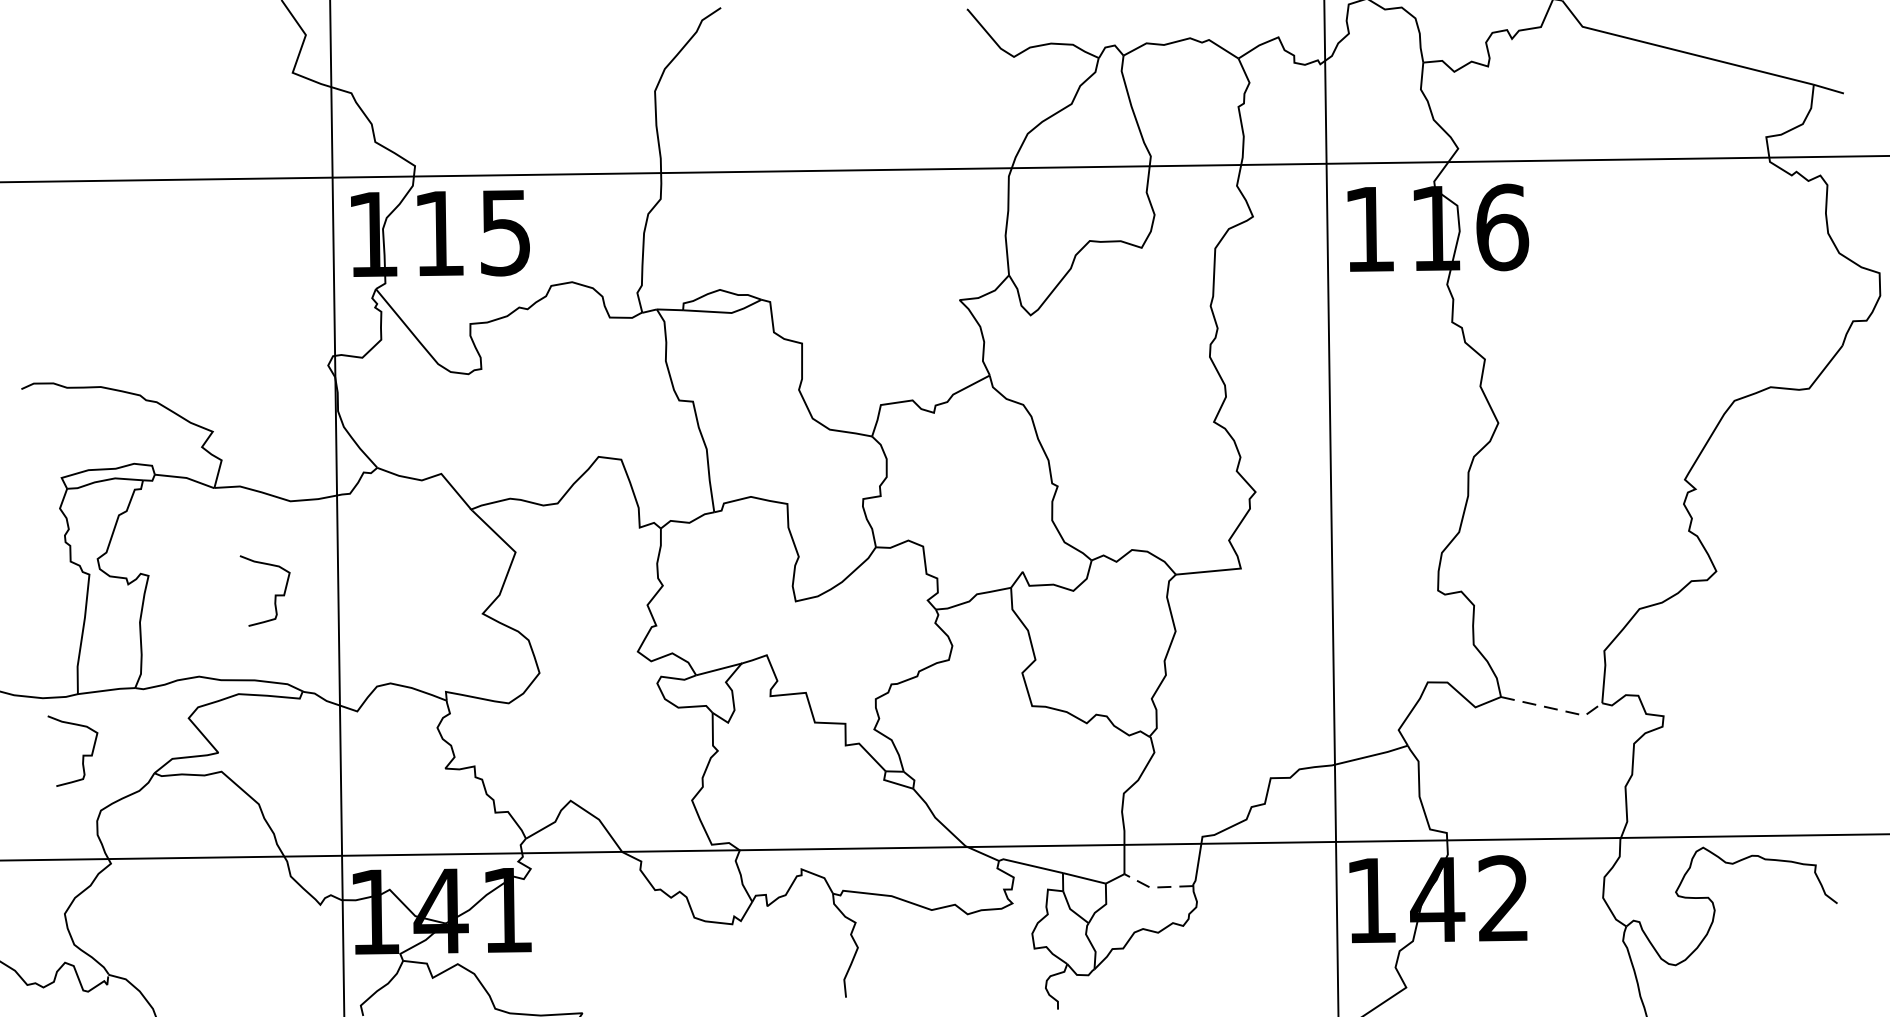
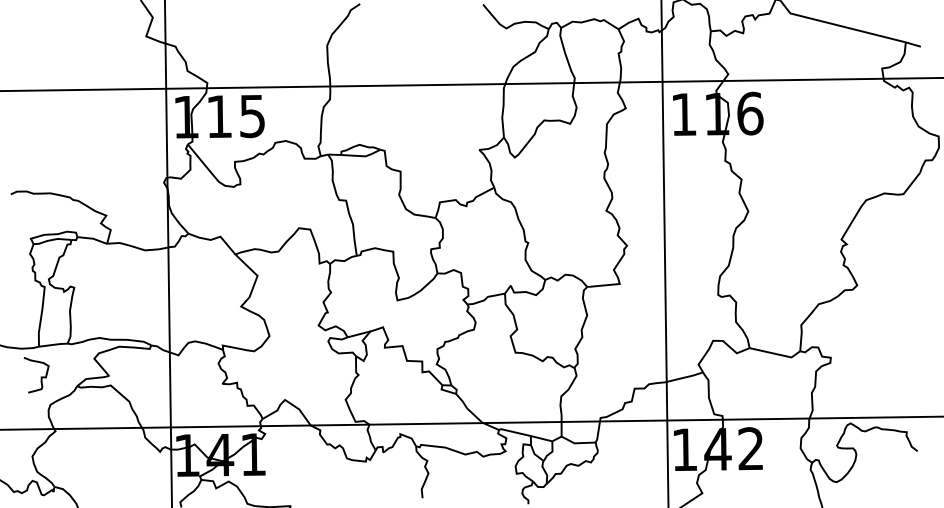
curve: (273, 595) -> (136, 297), removed
line: (1554, 709) -> (776, 354), dashed -> solid
line: (1156, 887) -> (577, 443), dashed -> solid

